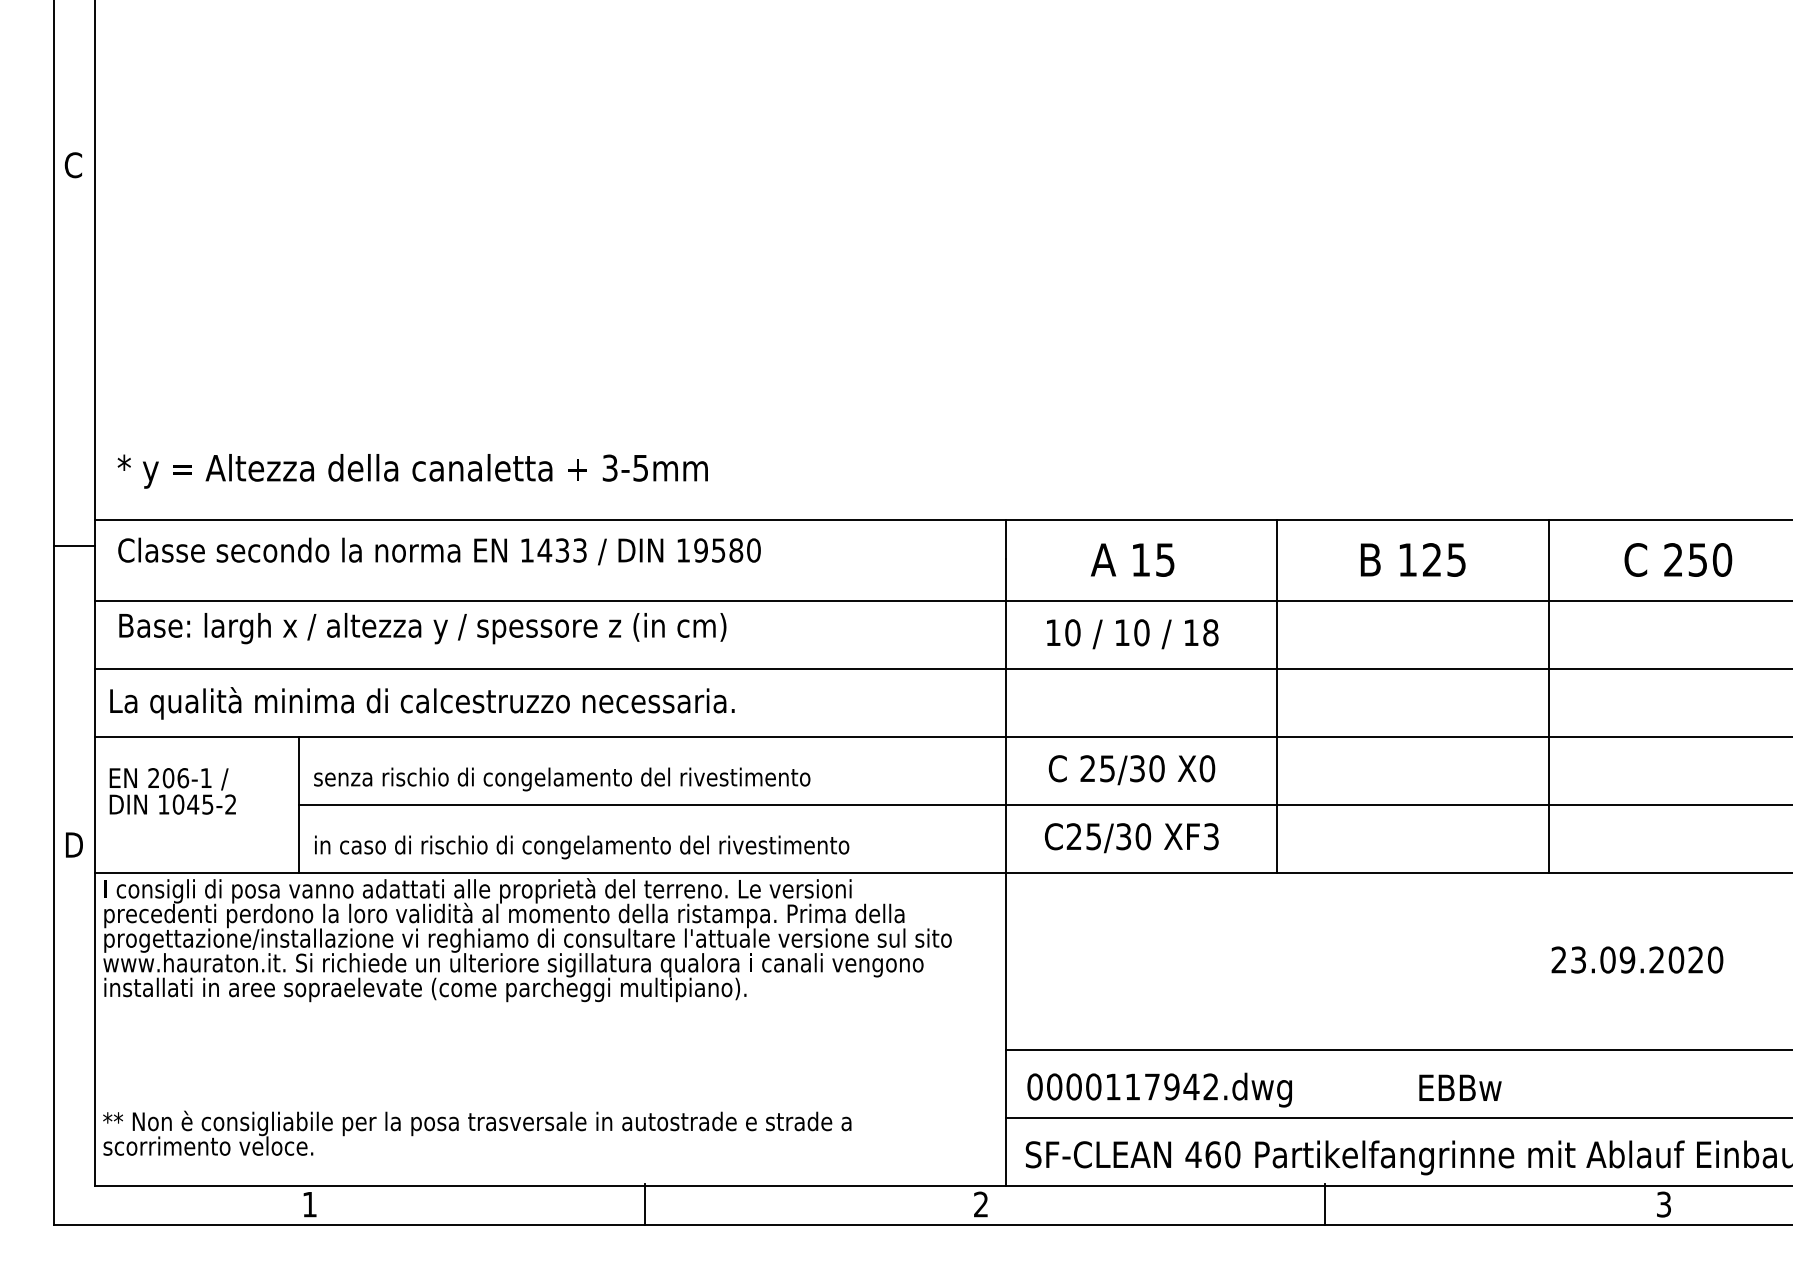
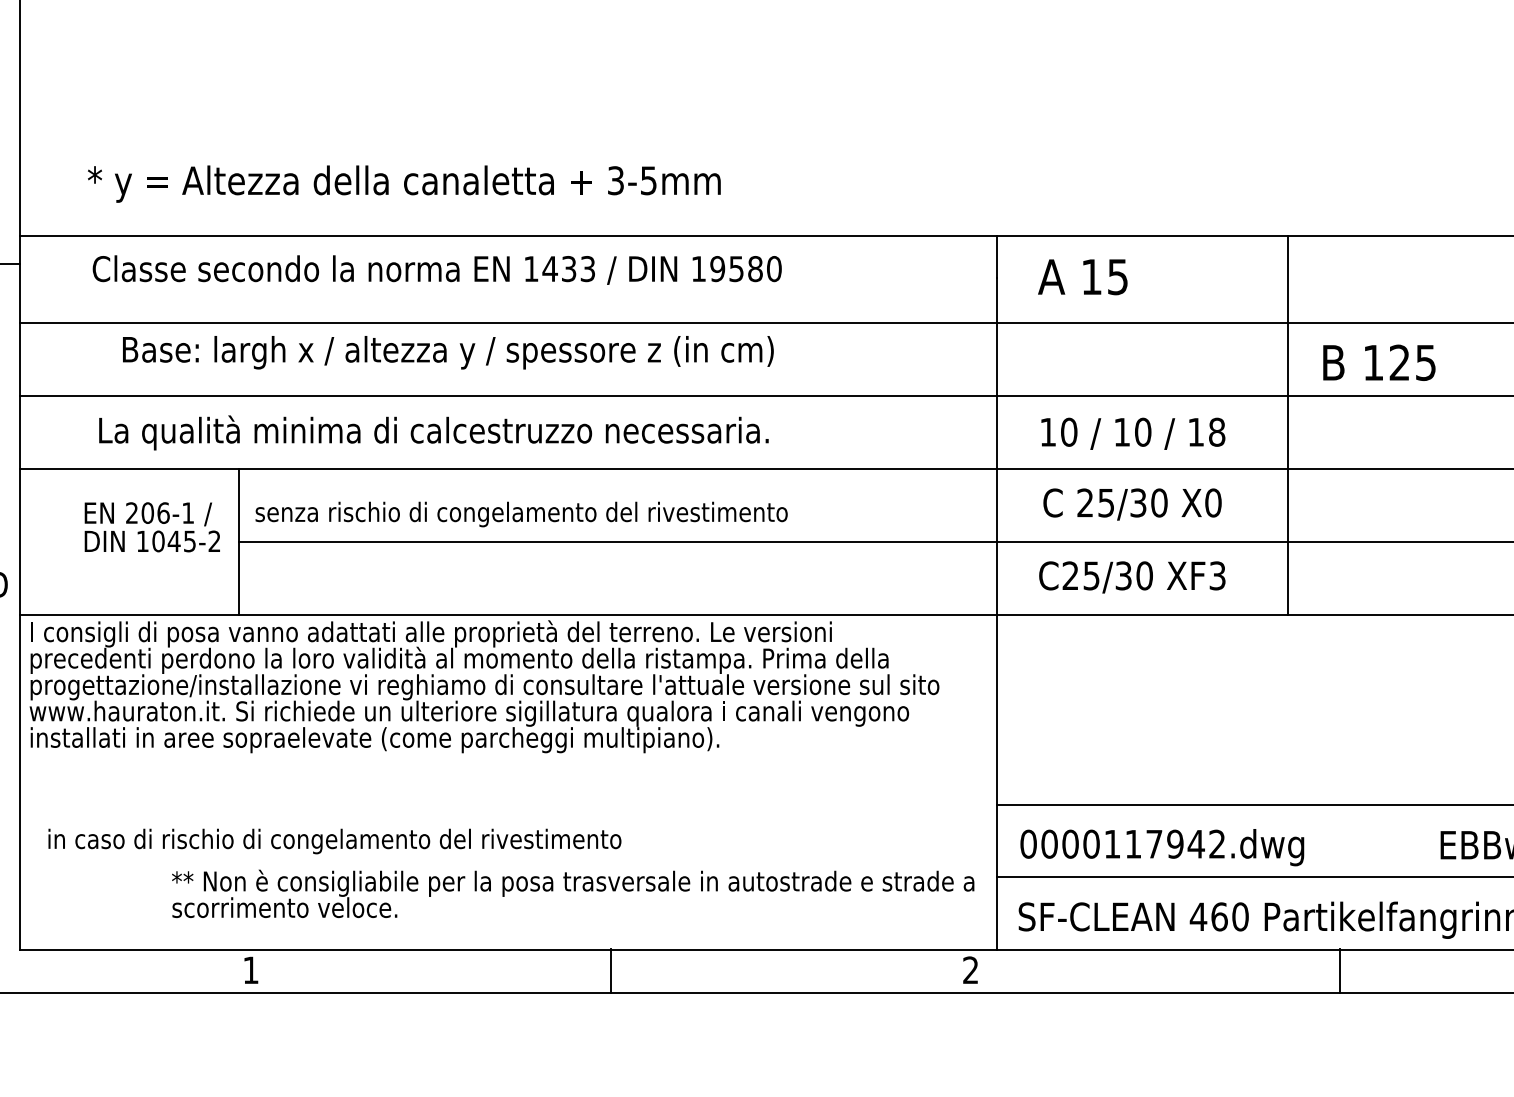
text: (412, 471) -> (403, 184), moved
text: (439, 551) -> (437, 270), moved
text: (1132, 559) -> (1082, 276), moved
text: (1412, 559) -> (1378, 362), moved
text: (422, 628) -> (447, 352), moved
text: (1132, 634) -> (1133, 434), moved
text: (422, 703) -> (434, 433), moved
text: (172, 791) -> (152, 527), moved
text: (582, 847) -> (335, 841), moved
text: (477, 1132) -> (573, 893), moved

